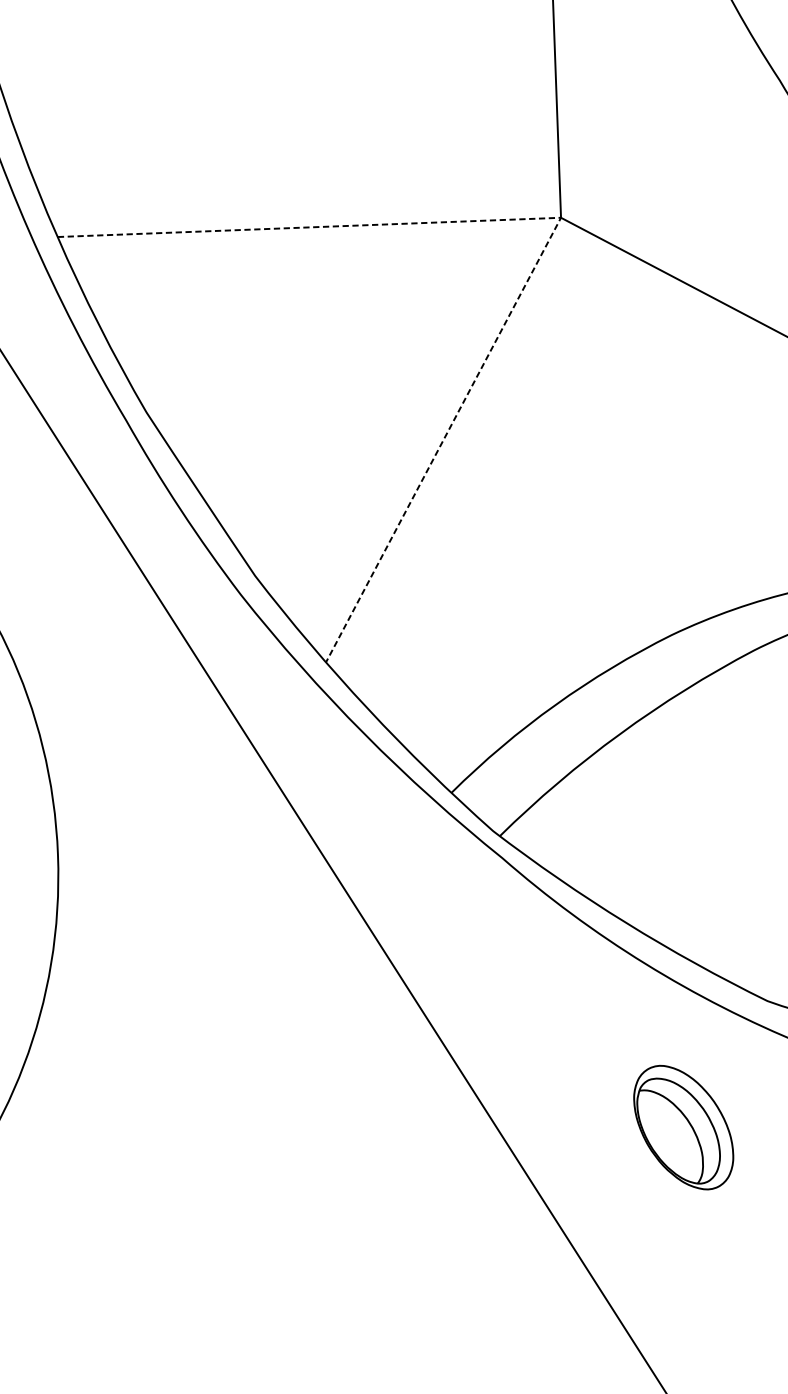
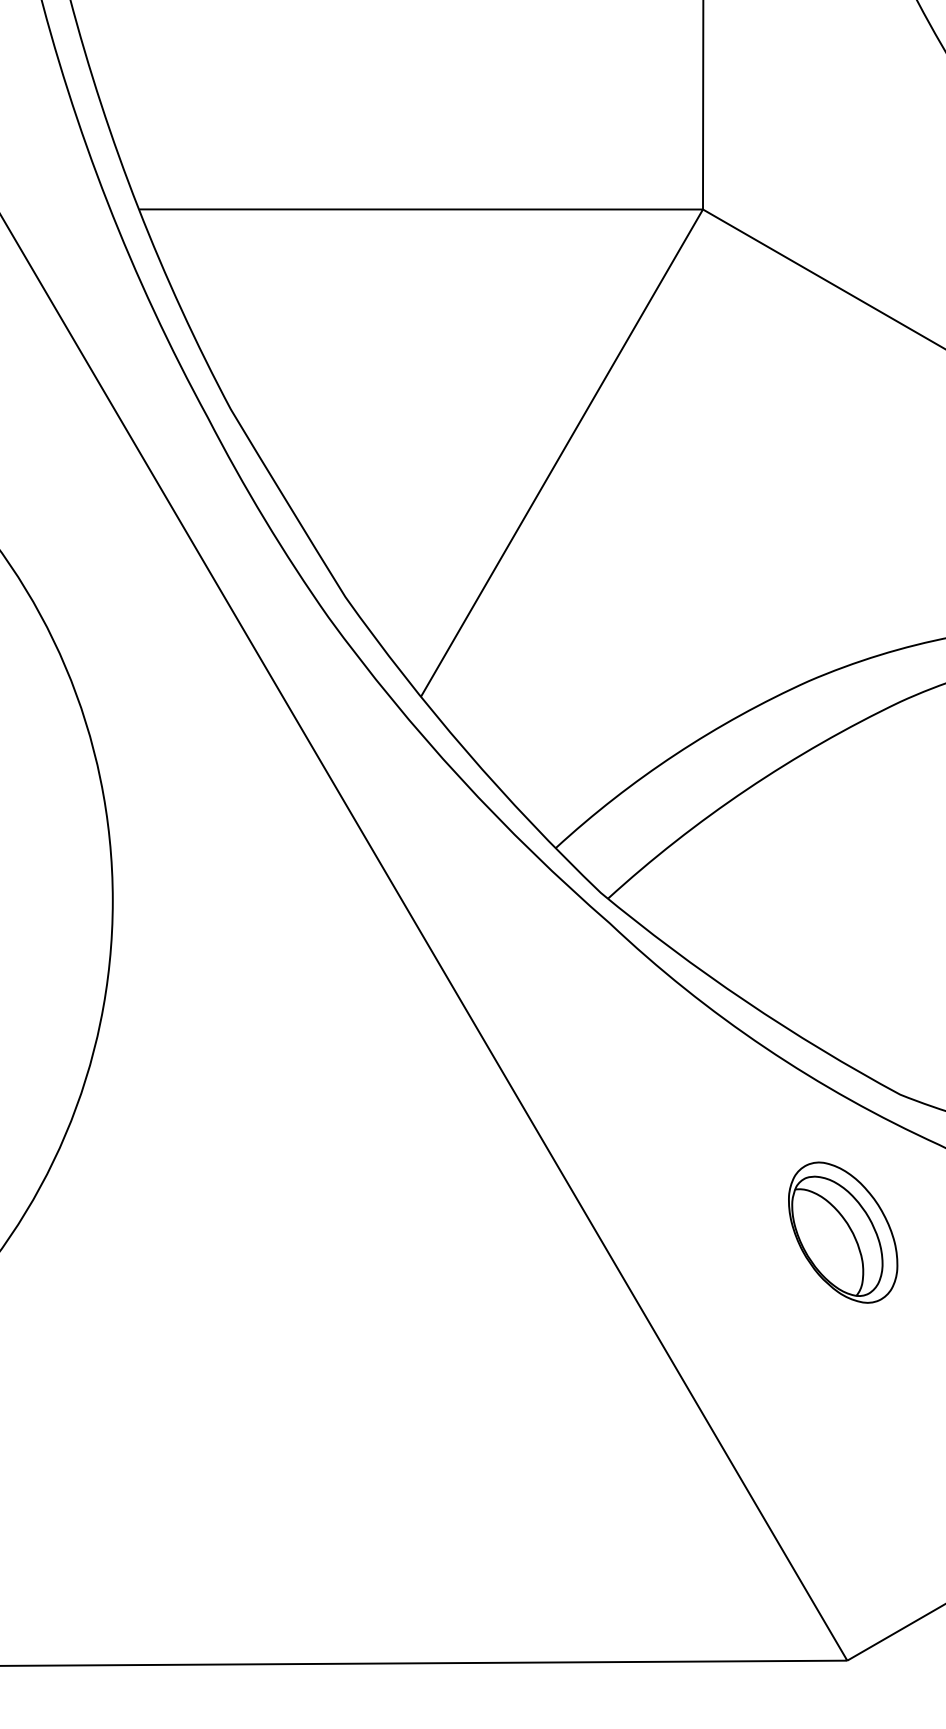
line: (561, 217) -> (703, 209), dashed -> solid
part: (684, 1127) -> (843, 1232), moved

